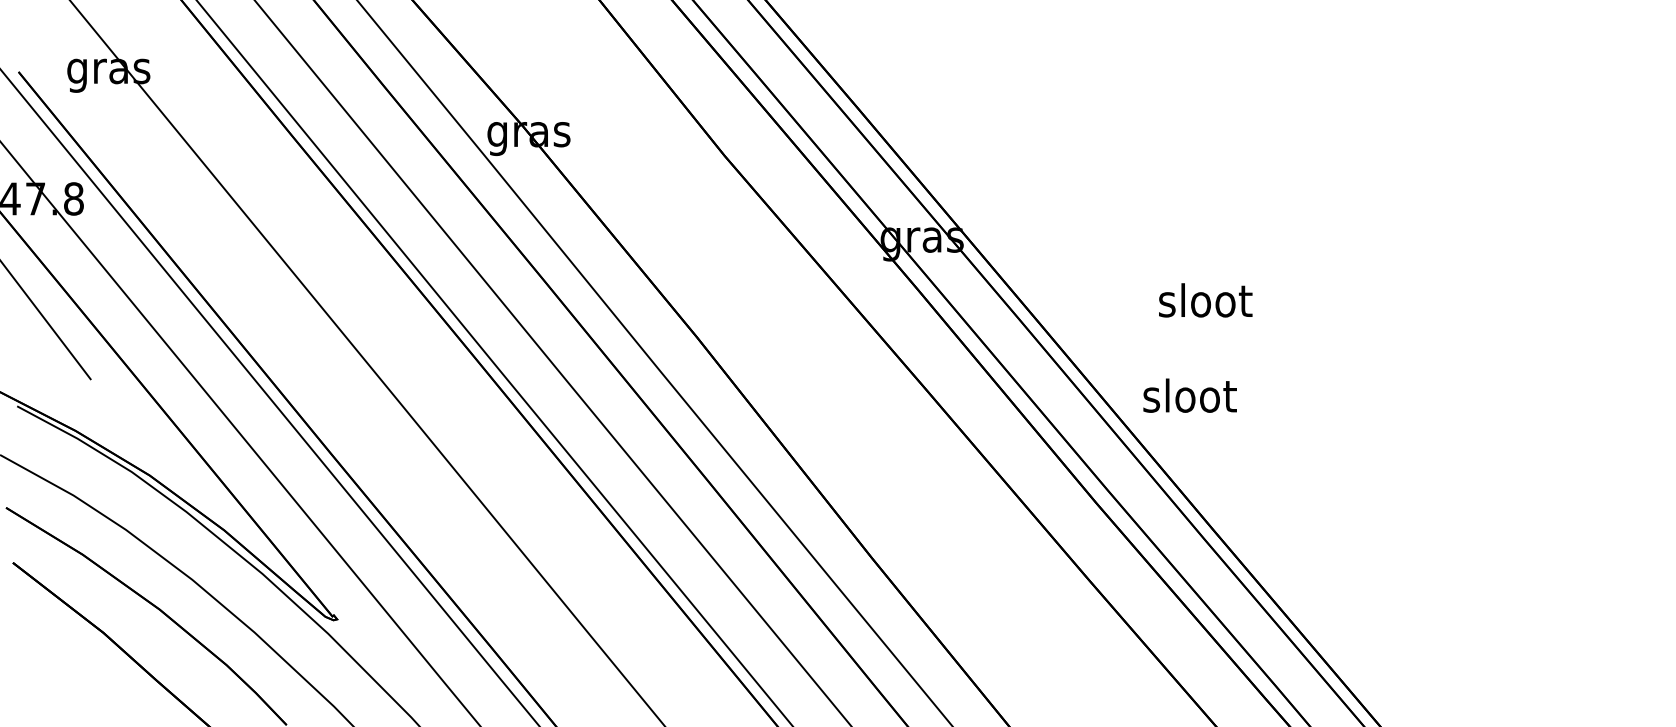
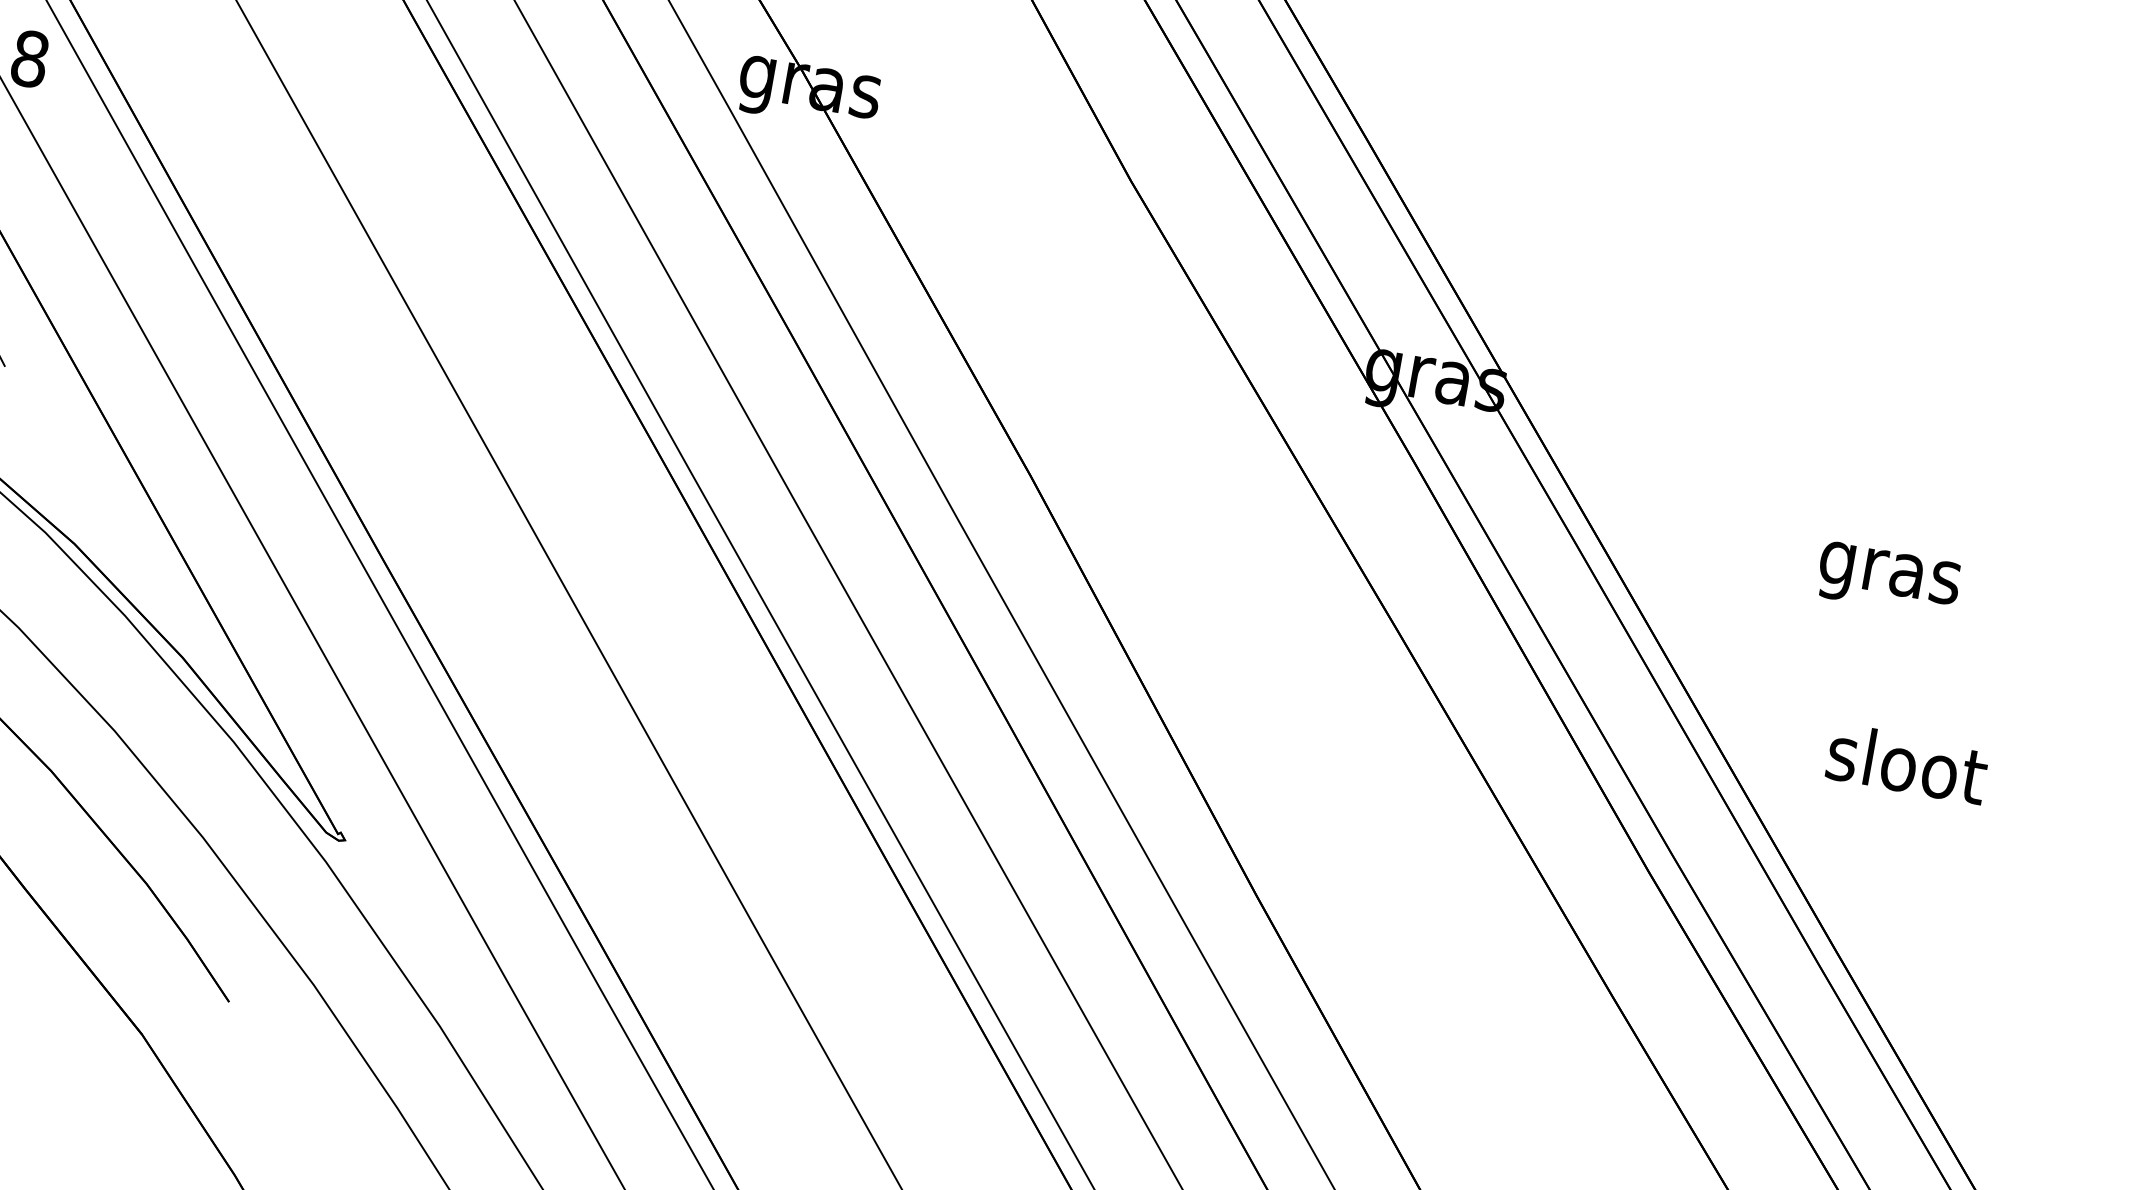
text: (1205, 304) -> (1890, 572), sloot -> gras
text: (1189, 395) -> (1906, 763), moved

